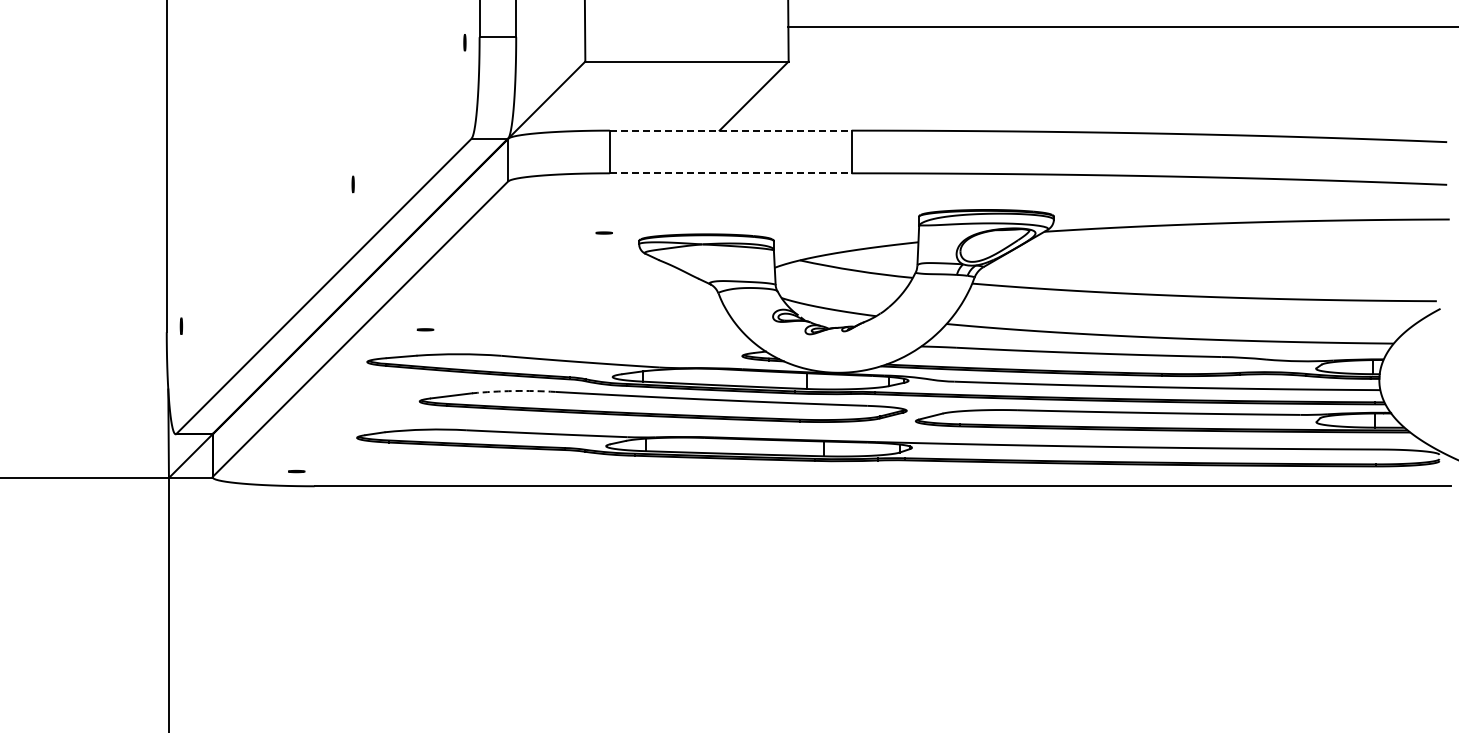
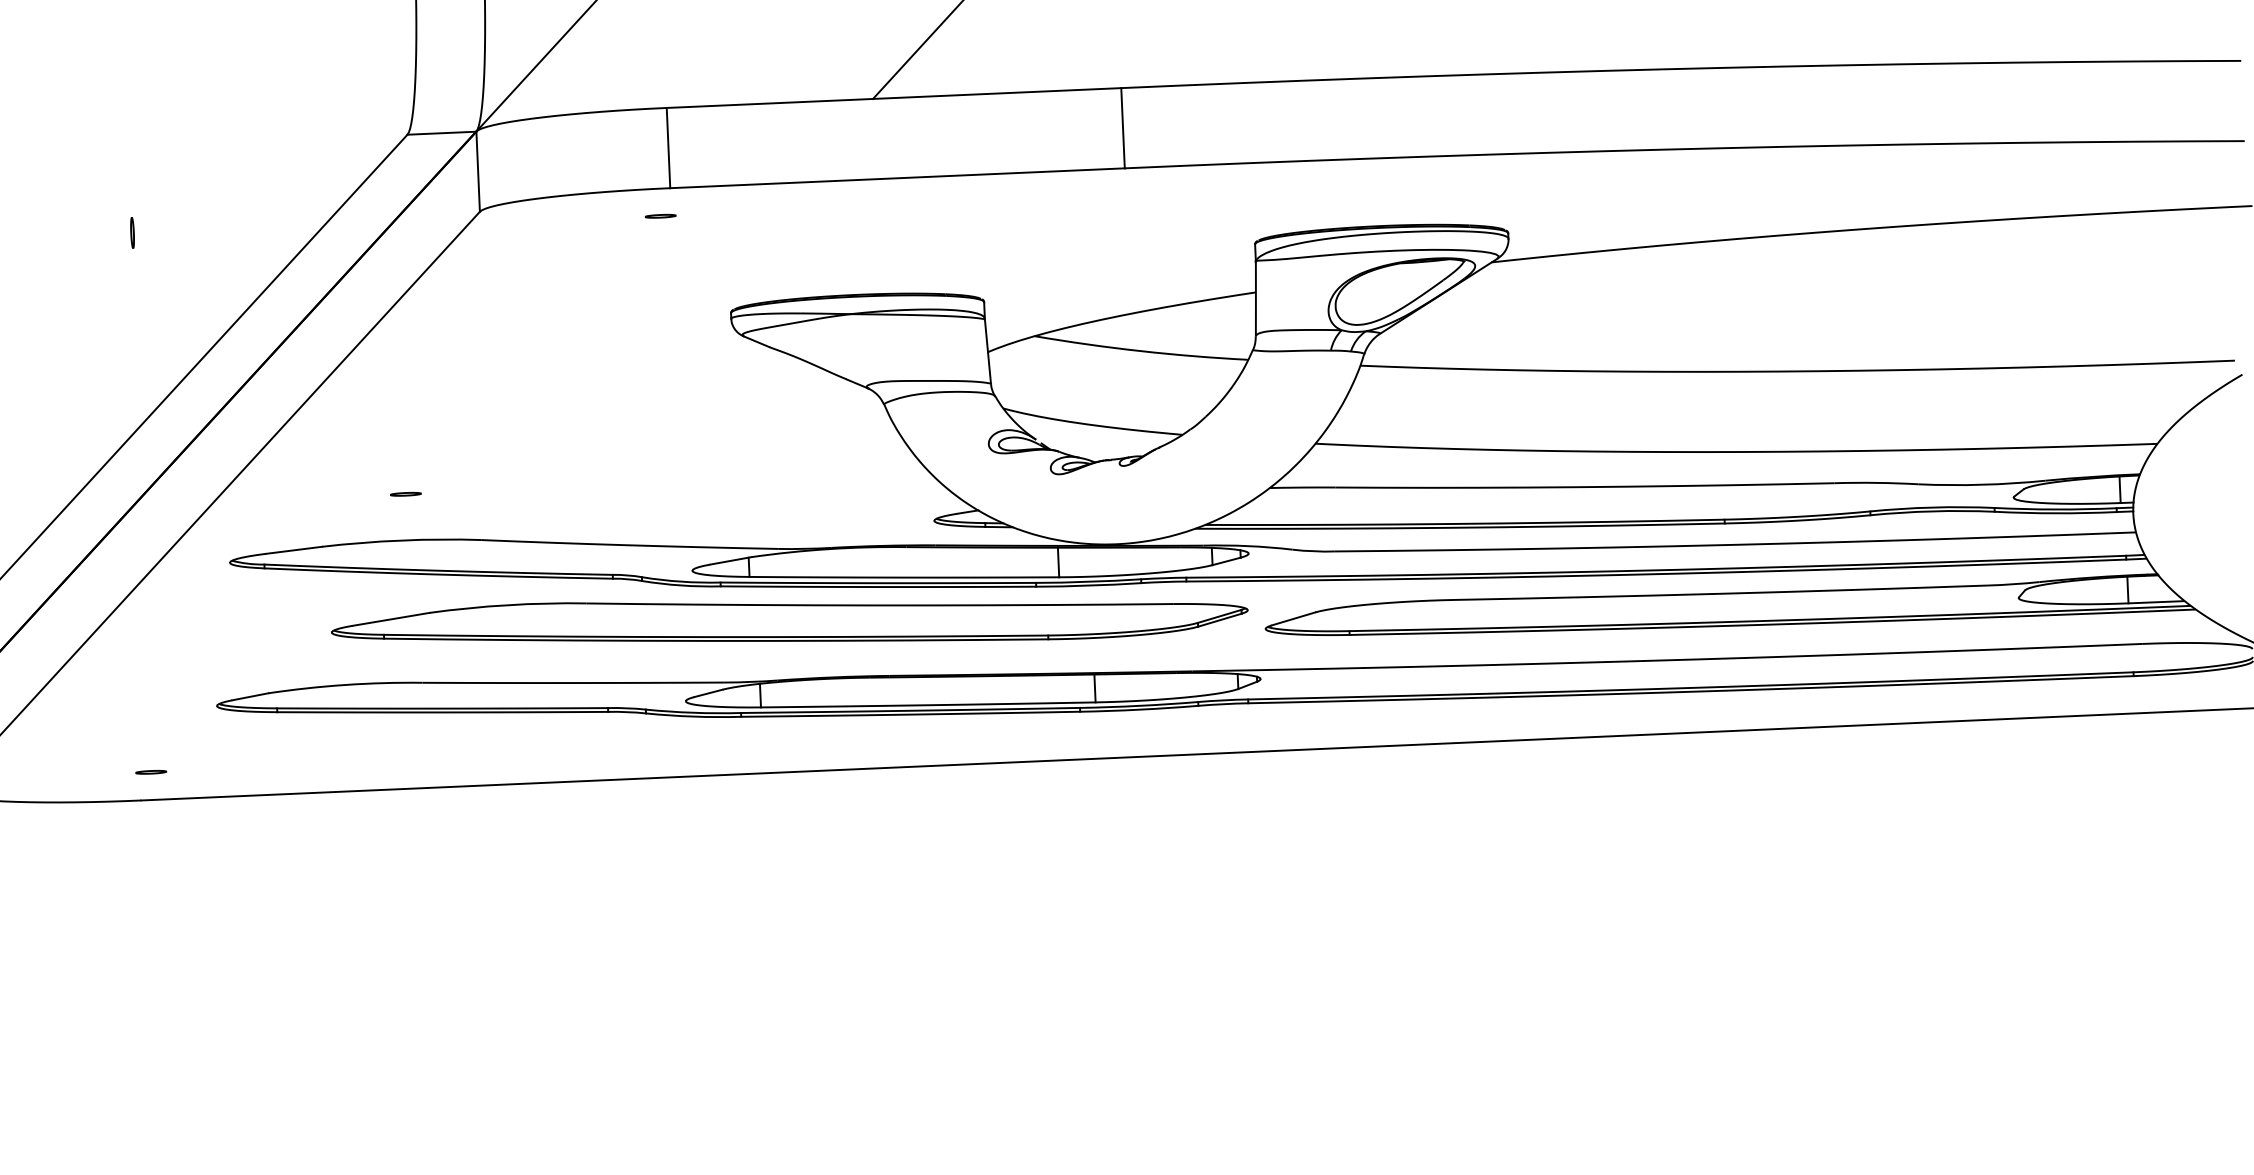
line: (730, 130) -> (893, 97), dashed -> solid
line: (730, 173) -> (897, 178), dashed -> solid
line: (352, 184) -> (131, 232), moved
line: (603, 232) -> (659, 215), moved
line: (425, 329) -> (406, 493), moved
arc: (513, 391) -> (507, 606), dashed -> solid
line: (296, 471) -> (151, 772), moved

